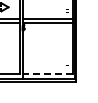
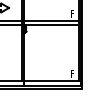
line: (47, 74) -> (51, 80), dashed -> solid

